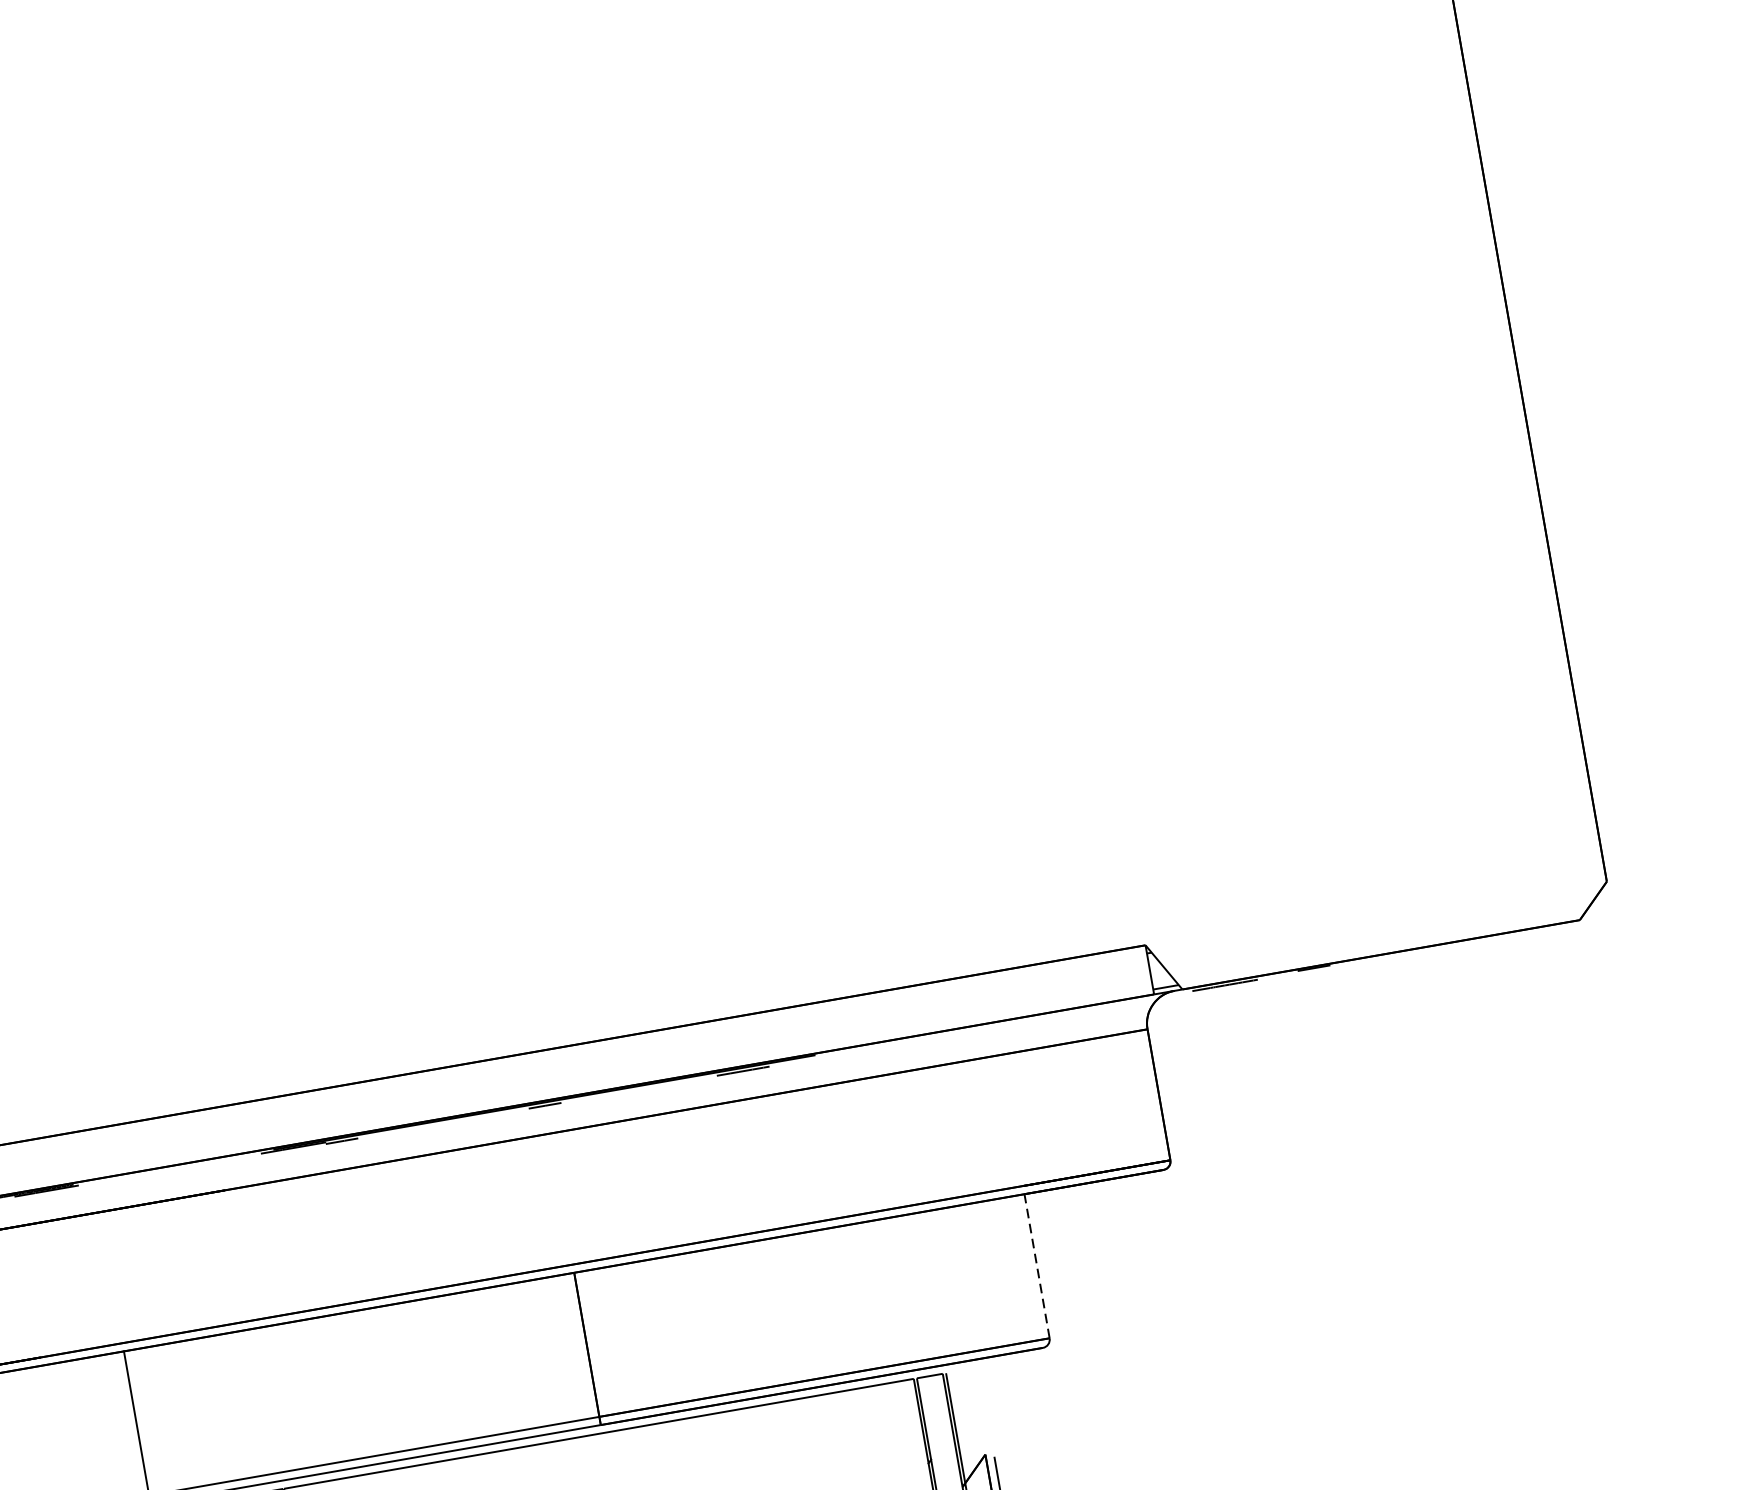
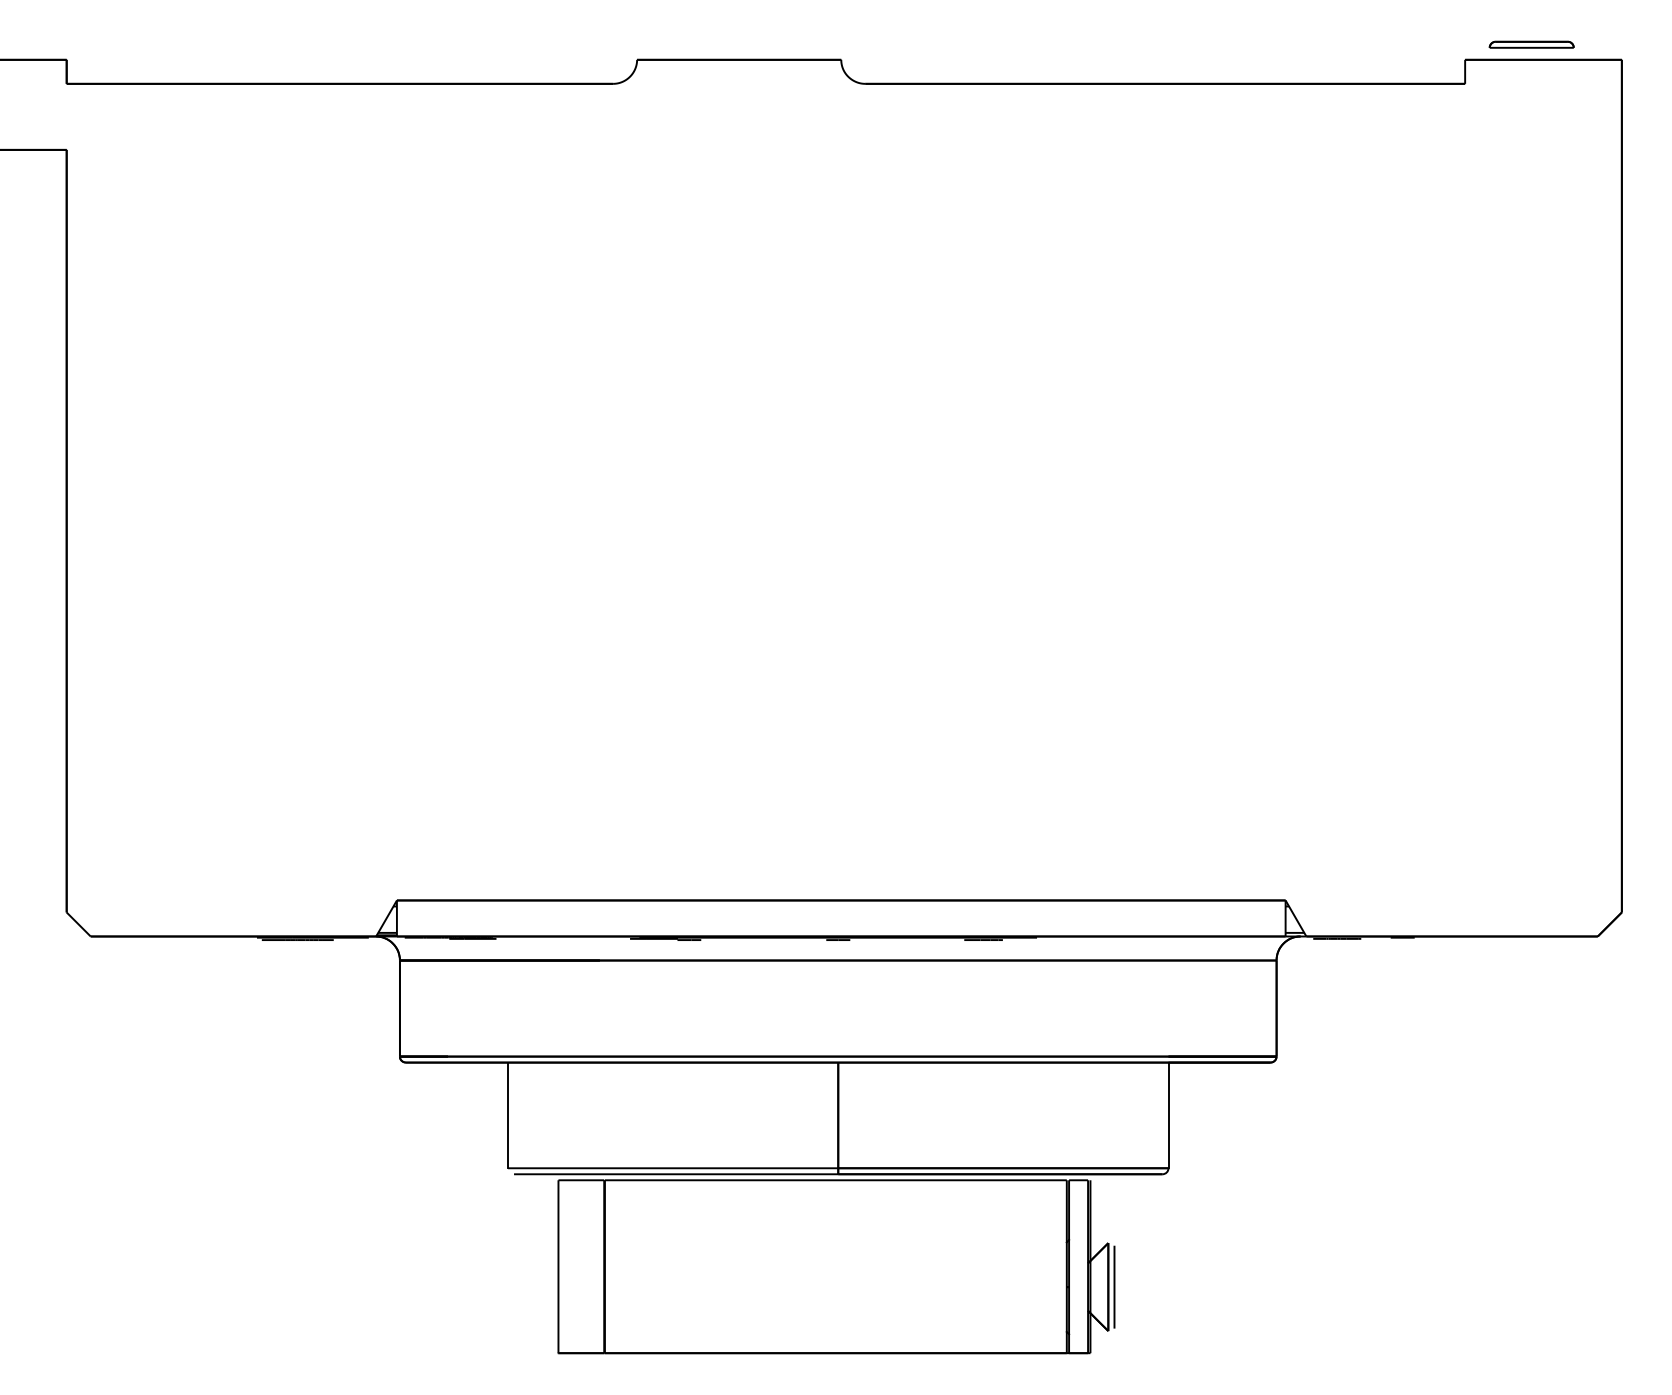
line: (1037, 1266) -> (1168, 1115), dashed -> solid

